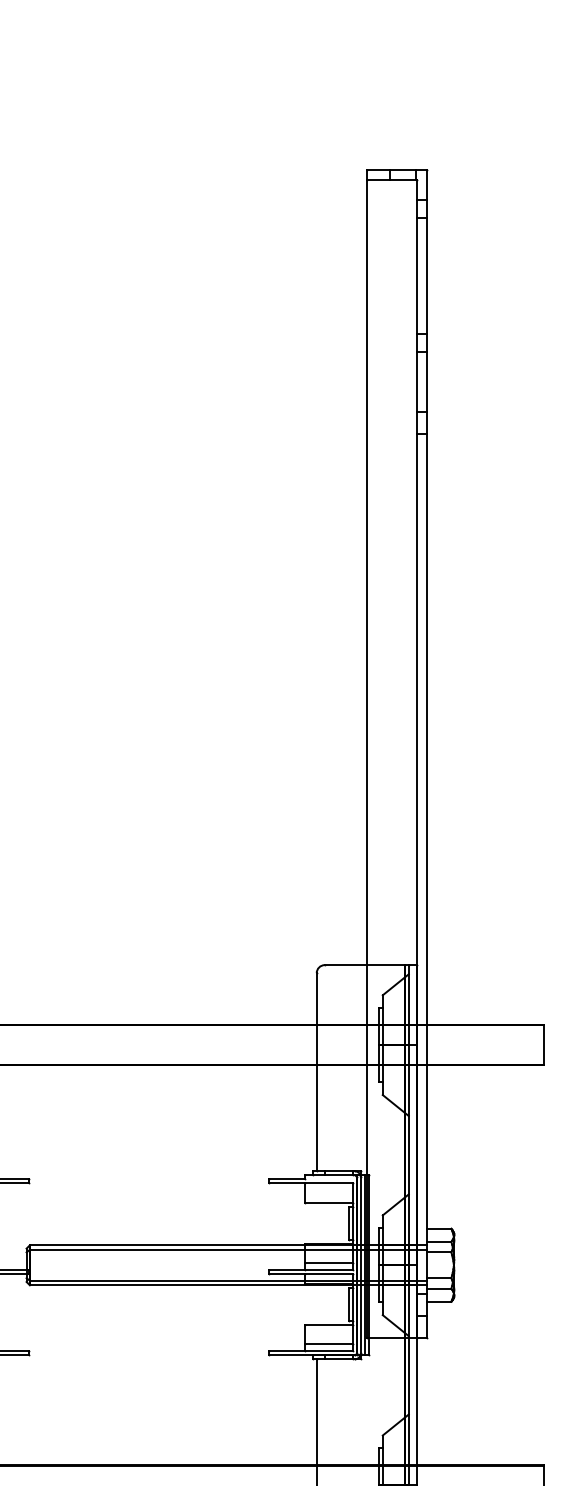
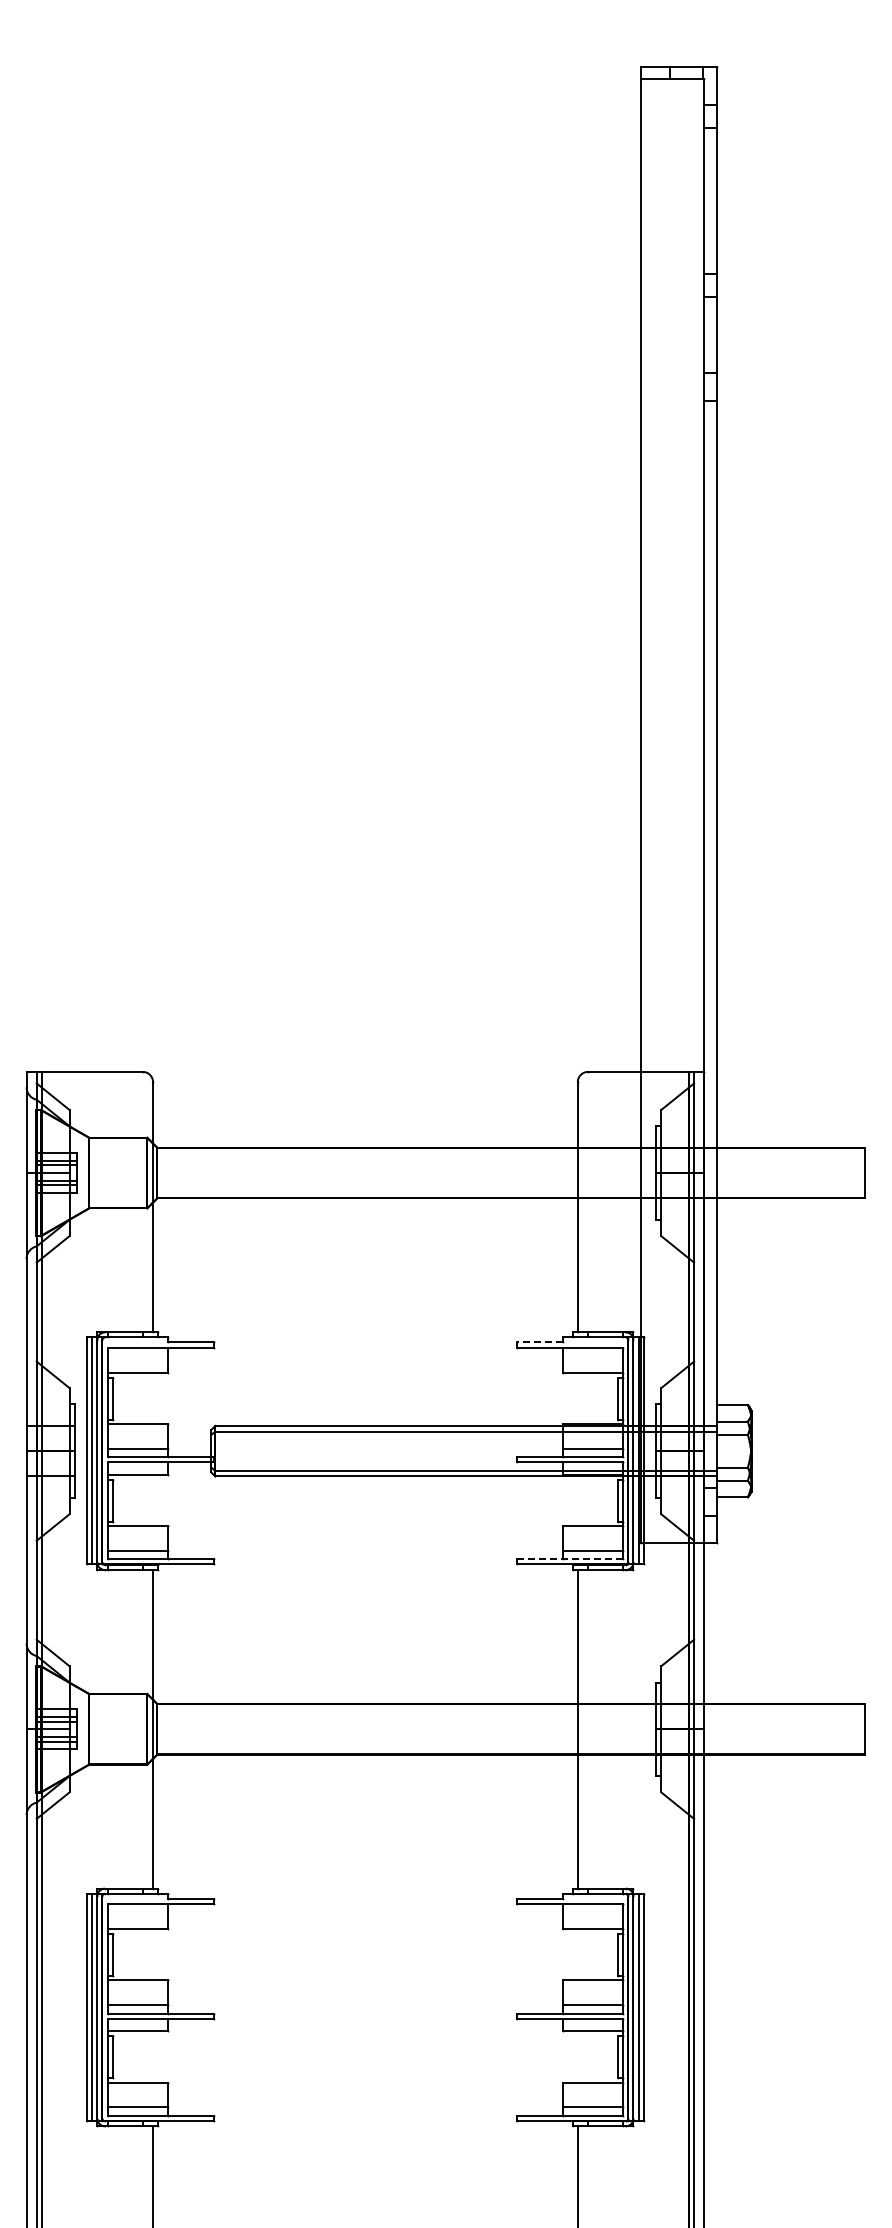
line: (286, 1179) -> (539, 1342), solid -> dashed
line: (310, 1351) -> (569, 1559), solid -> dashed

